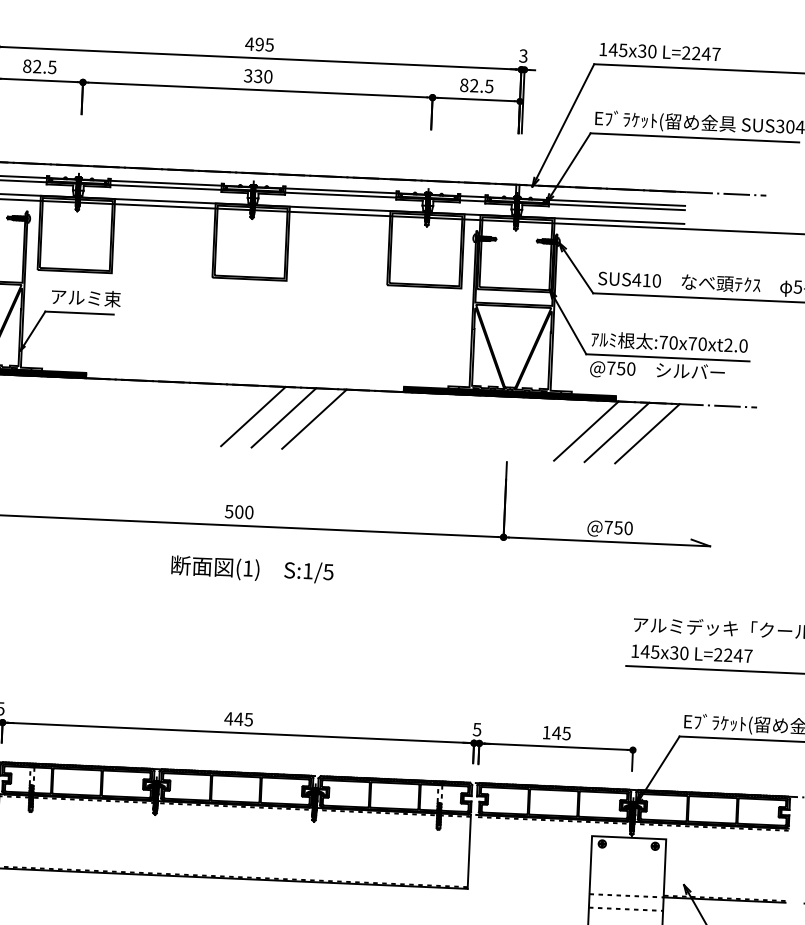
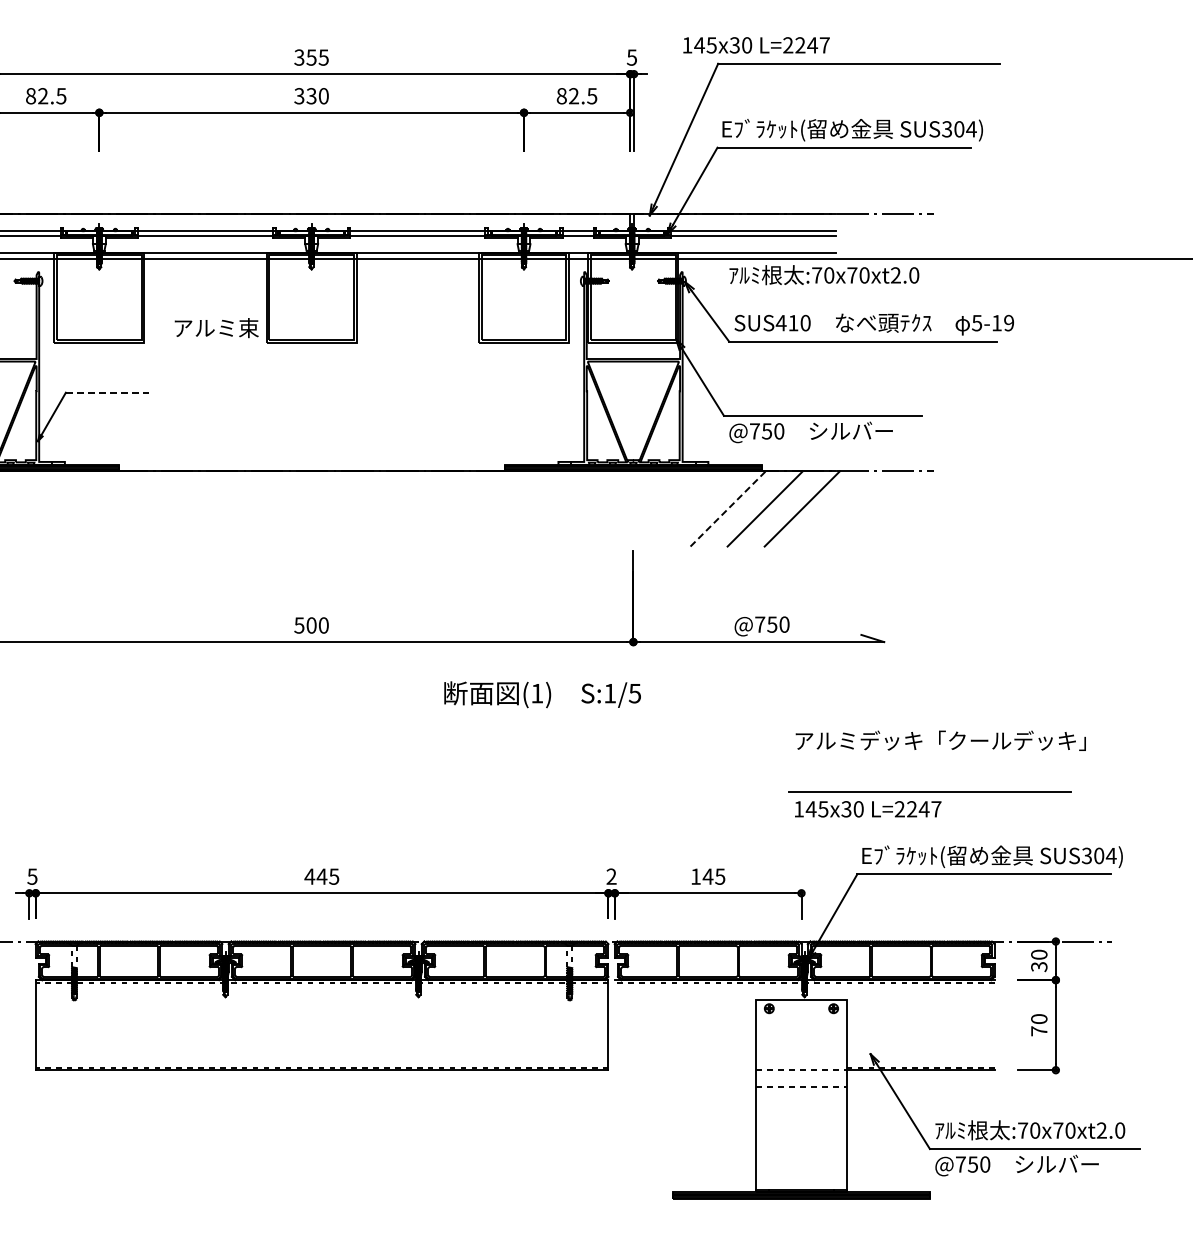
text: (253, 44) -> (304, 57), 495 -> 355
text: (660, 52) -> (756, 45), moved
text: (523, 55) -> (631, 57), 3 -> 5
text: (86, 298) -> (216, 328), moved
line: (79, 312) -> (107, 392), solid -> dashed
text: (669, 342) -> (824, 275), moved
line: (253, 416) -> (323, 508), removed
line: (283, 417) -> (360, 508), removed
line: (314, 418) -> (397, 508), removed
line: (586, 430) -> (728, 508), solid -> dashed
text: (252, 569) -> (542, 694), moved
text: (692, 653) -> (868, 809), moved
text: (477, 729) -> (611, 876), 5 -> 2

